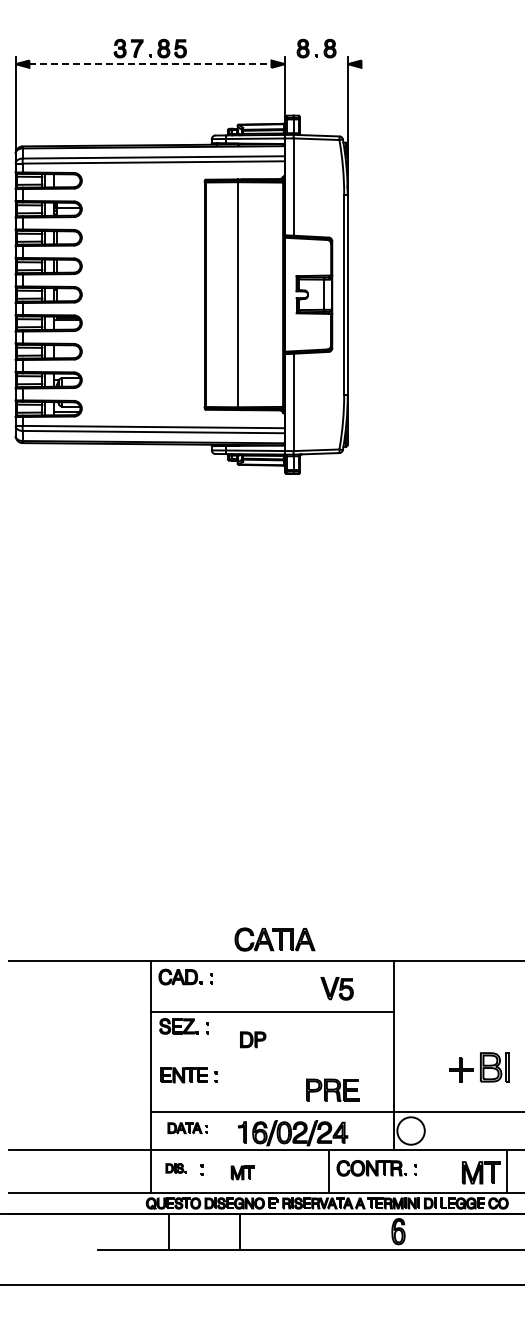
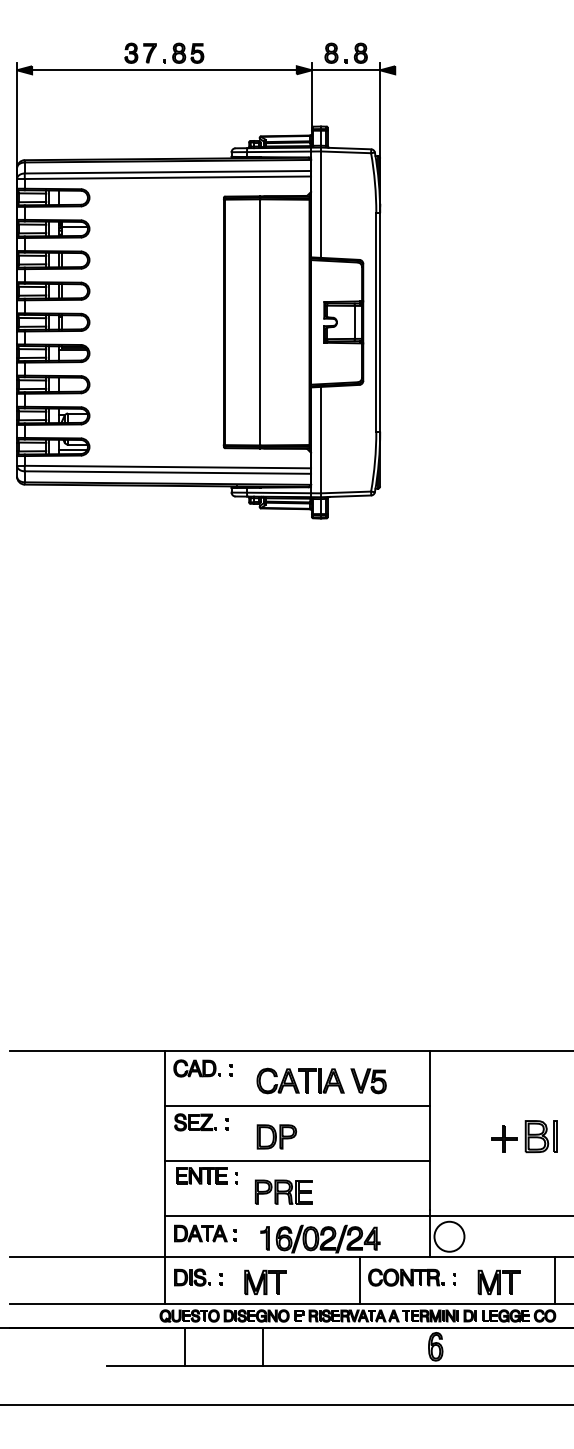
line: (150, 64) -> (164, 70), dashed -> solid
line: (316, 64) -> (346, 70), added
part: (274, 939) -> (300, 1080), moved
part: (252, 1039) -> (276, 1136), size x1.43
line: (272, 1061) -> (297, 1160), added
part: (479, 1067) -> (524, 1136), moved
part: (332, 1089) -> (283, 1191), moved
part: (187, 1128) -> (204, 1234), size x1.43
part: (175, 1168) -> (191, 1277), size x1.67
part: (242, 1172) -> (265, 1282), size x1.67
part: (481, 1172) -> (499, 1282), moved

